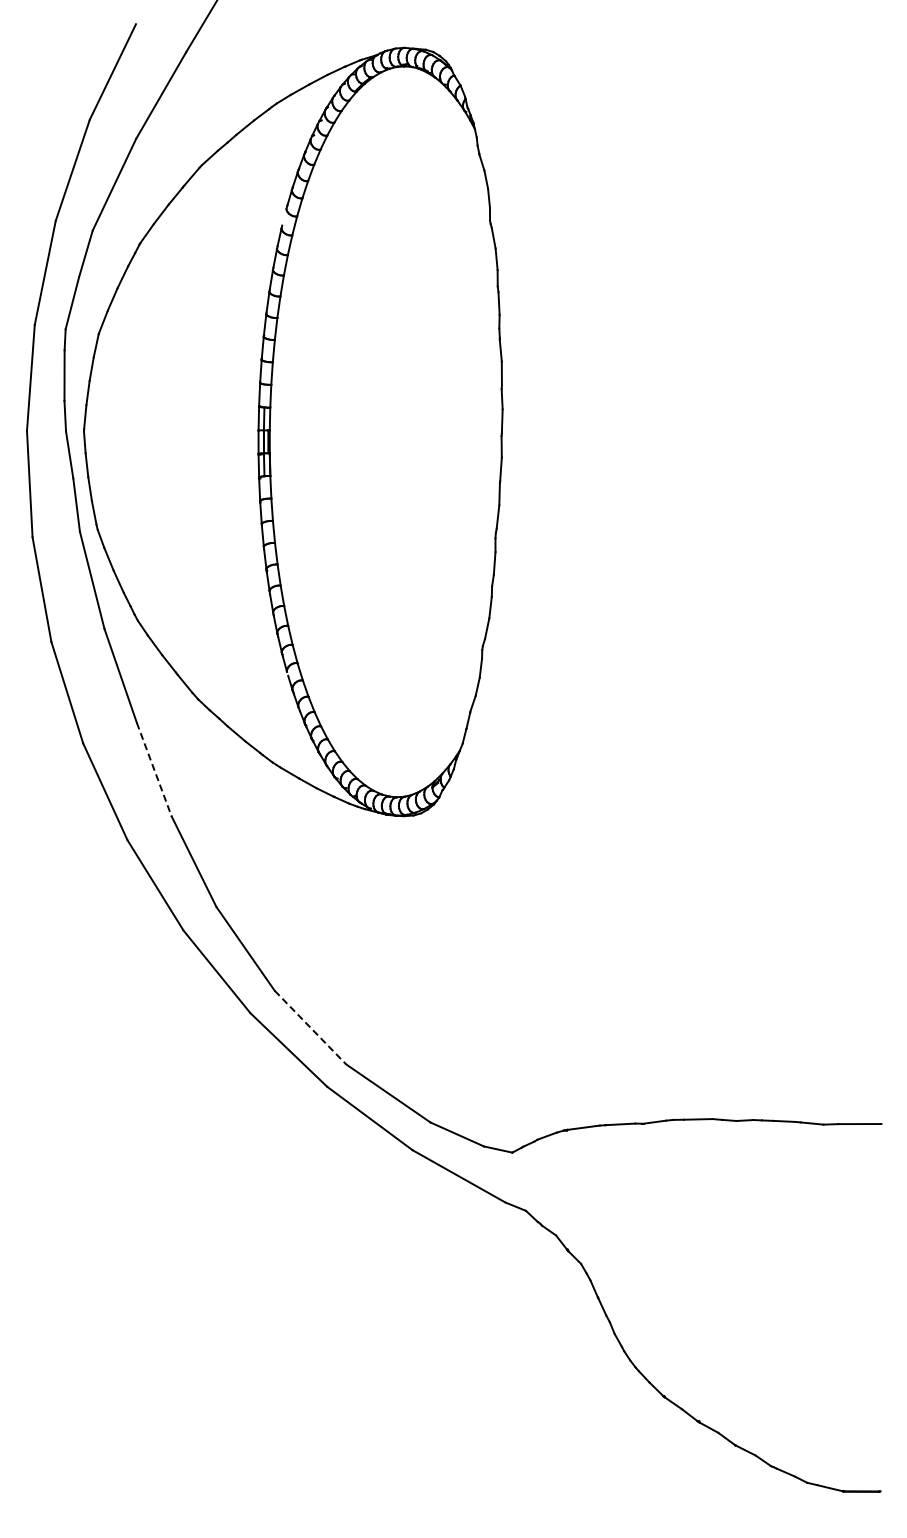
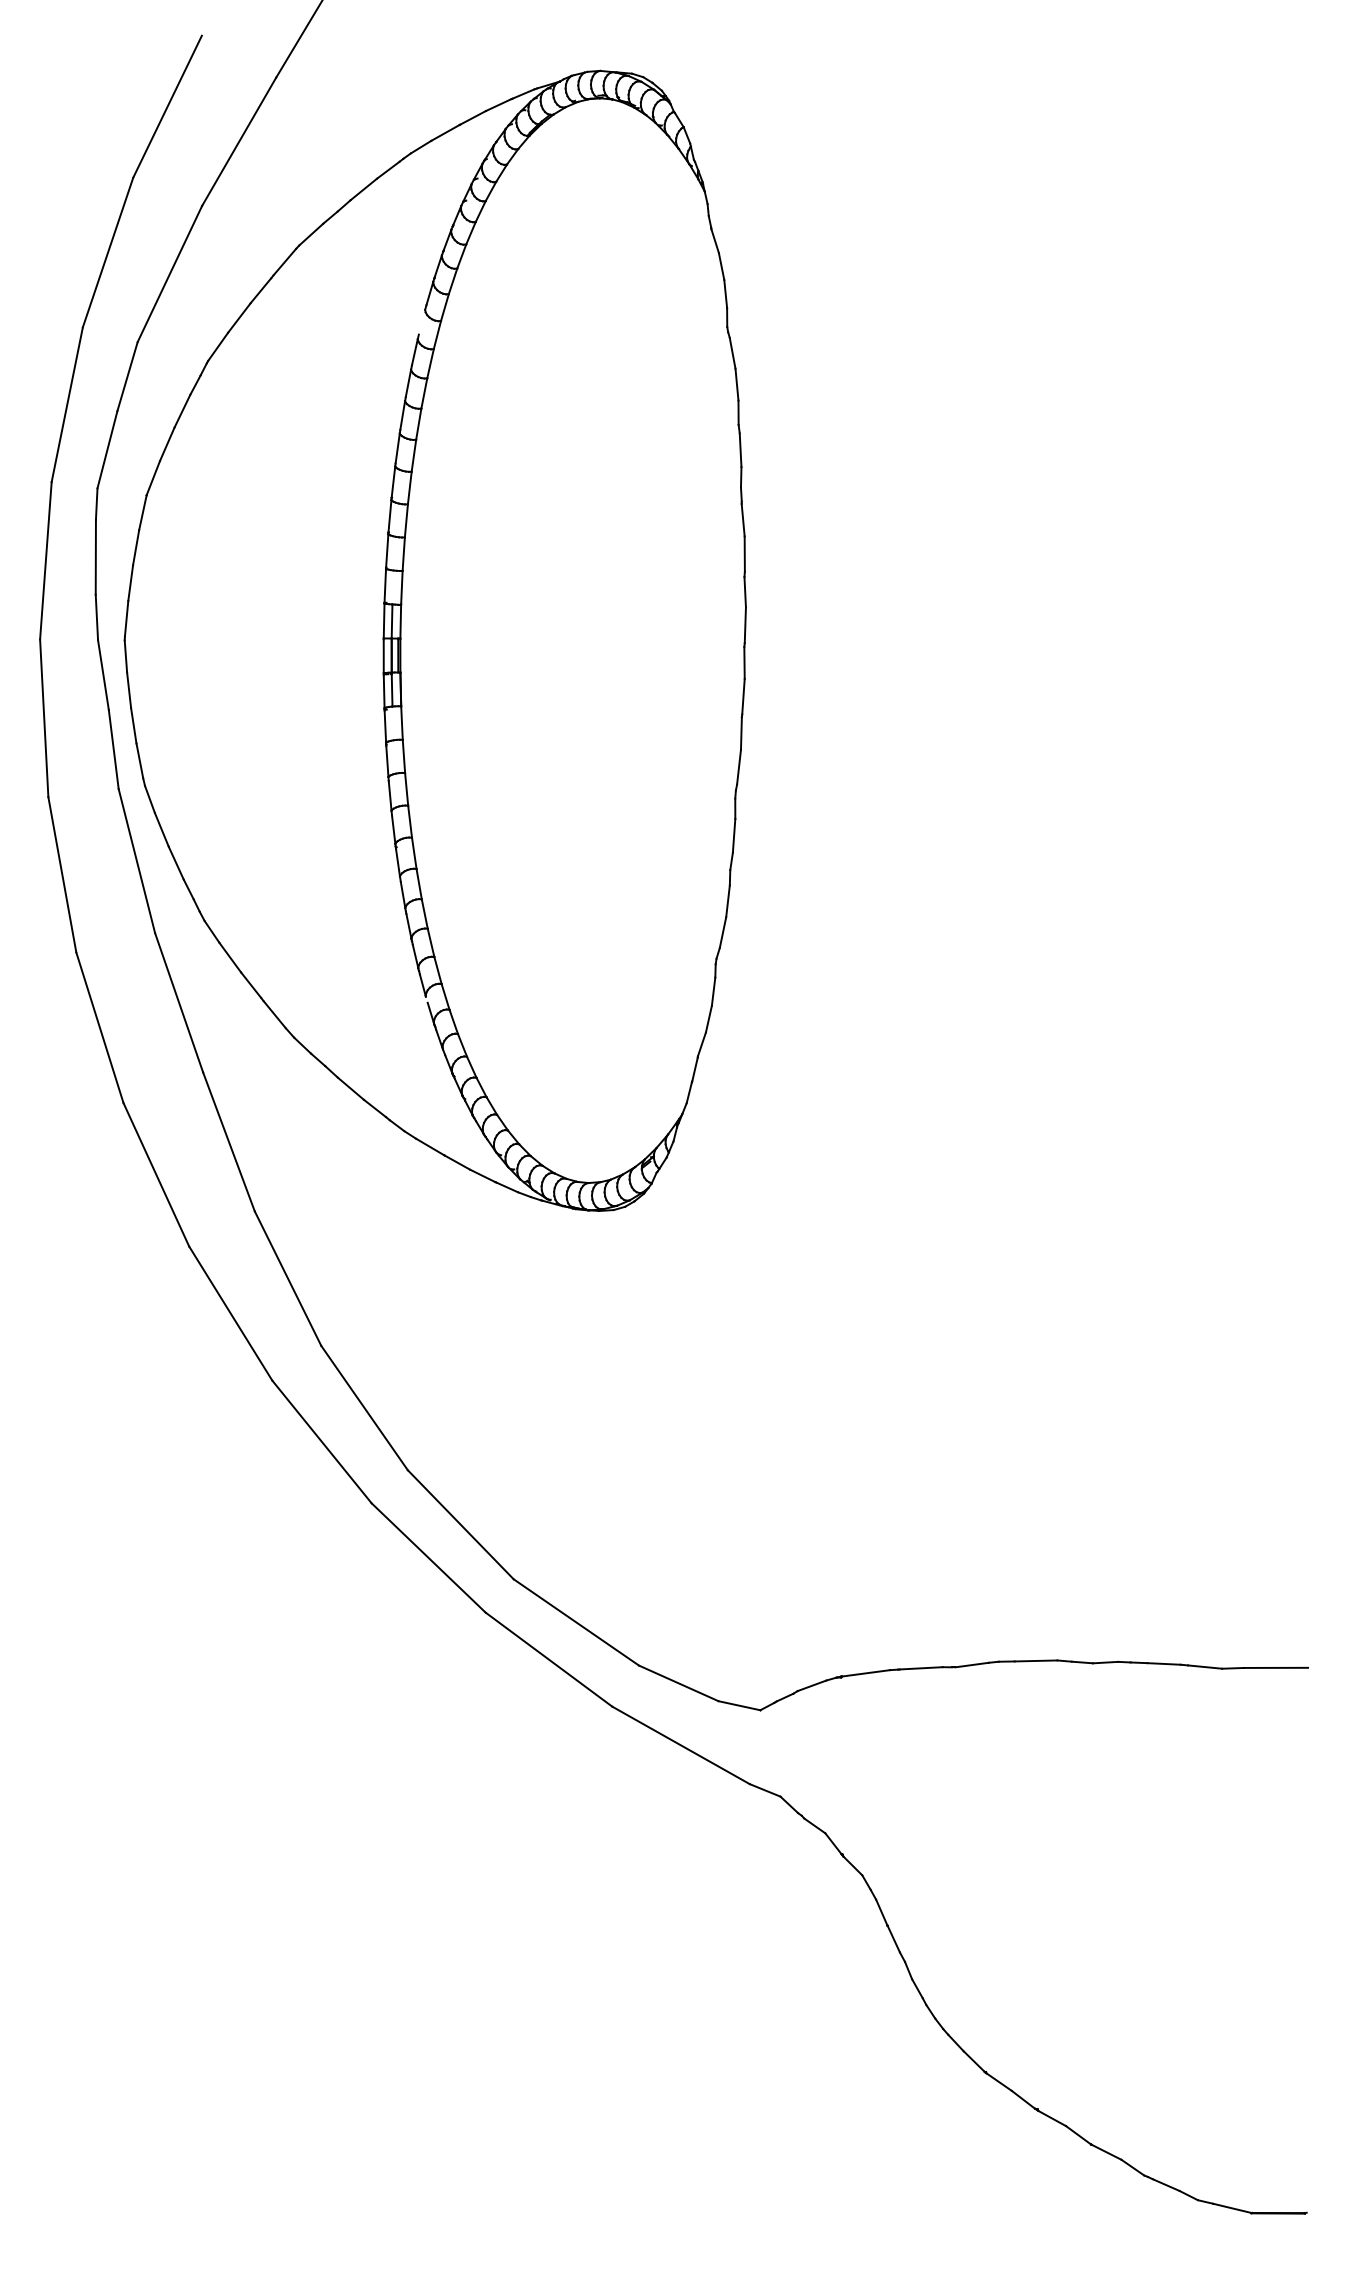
line: (154, 769) -> (229, 1141), dashed -> solid
line: (310, 1027) -> (460, 1524), dashed -> solid

